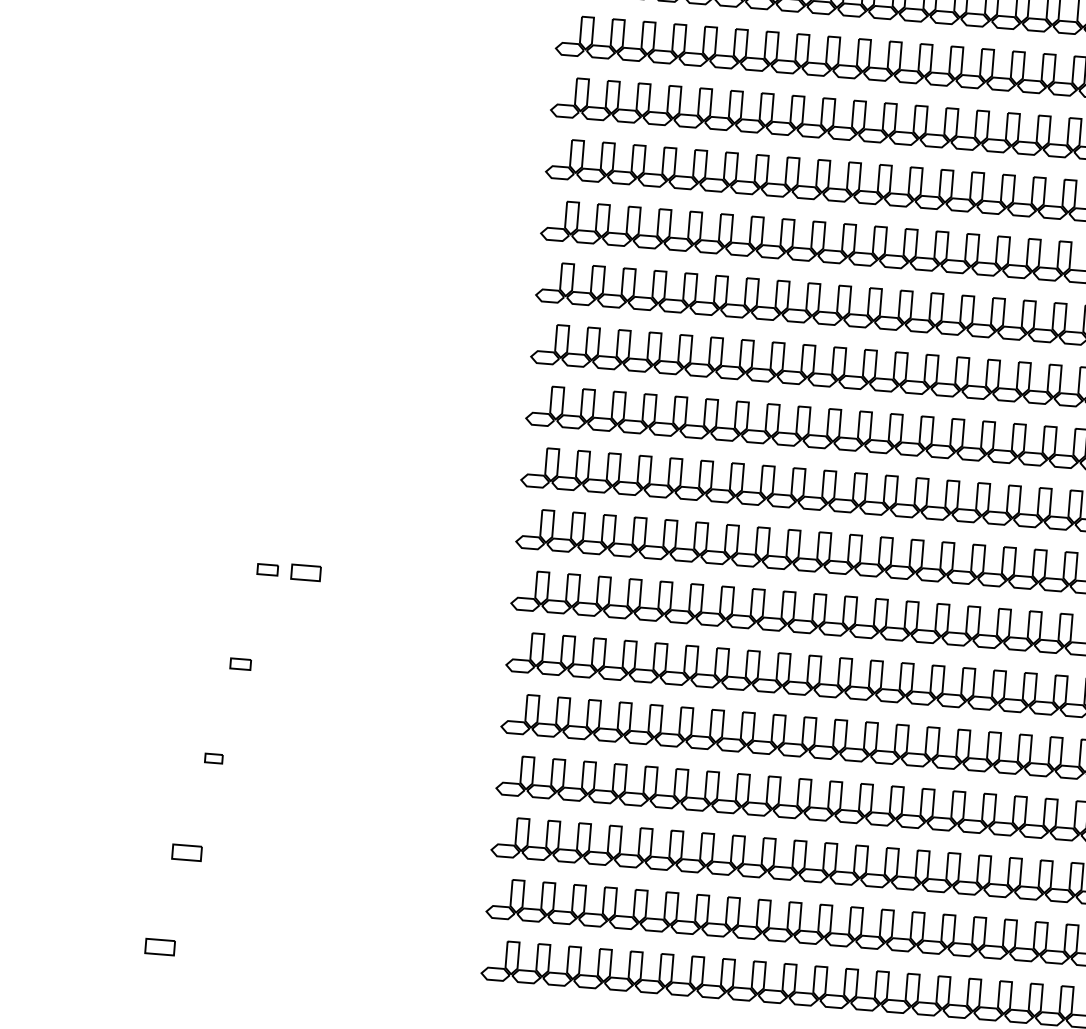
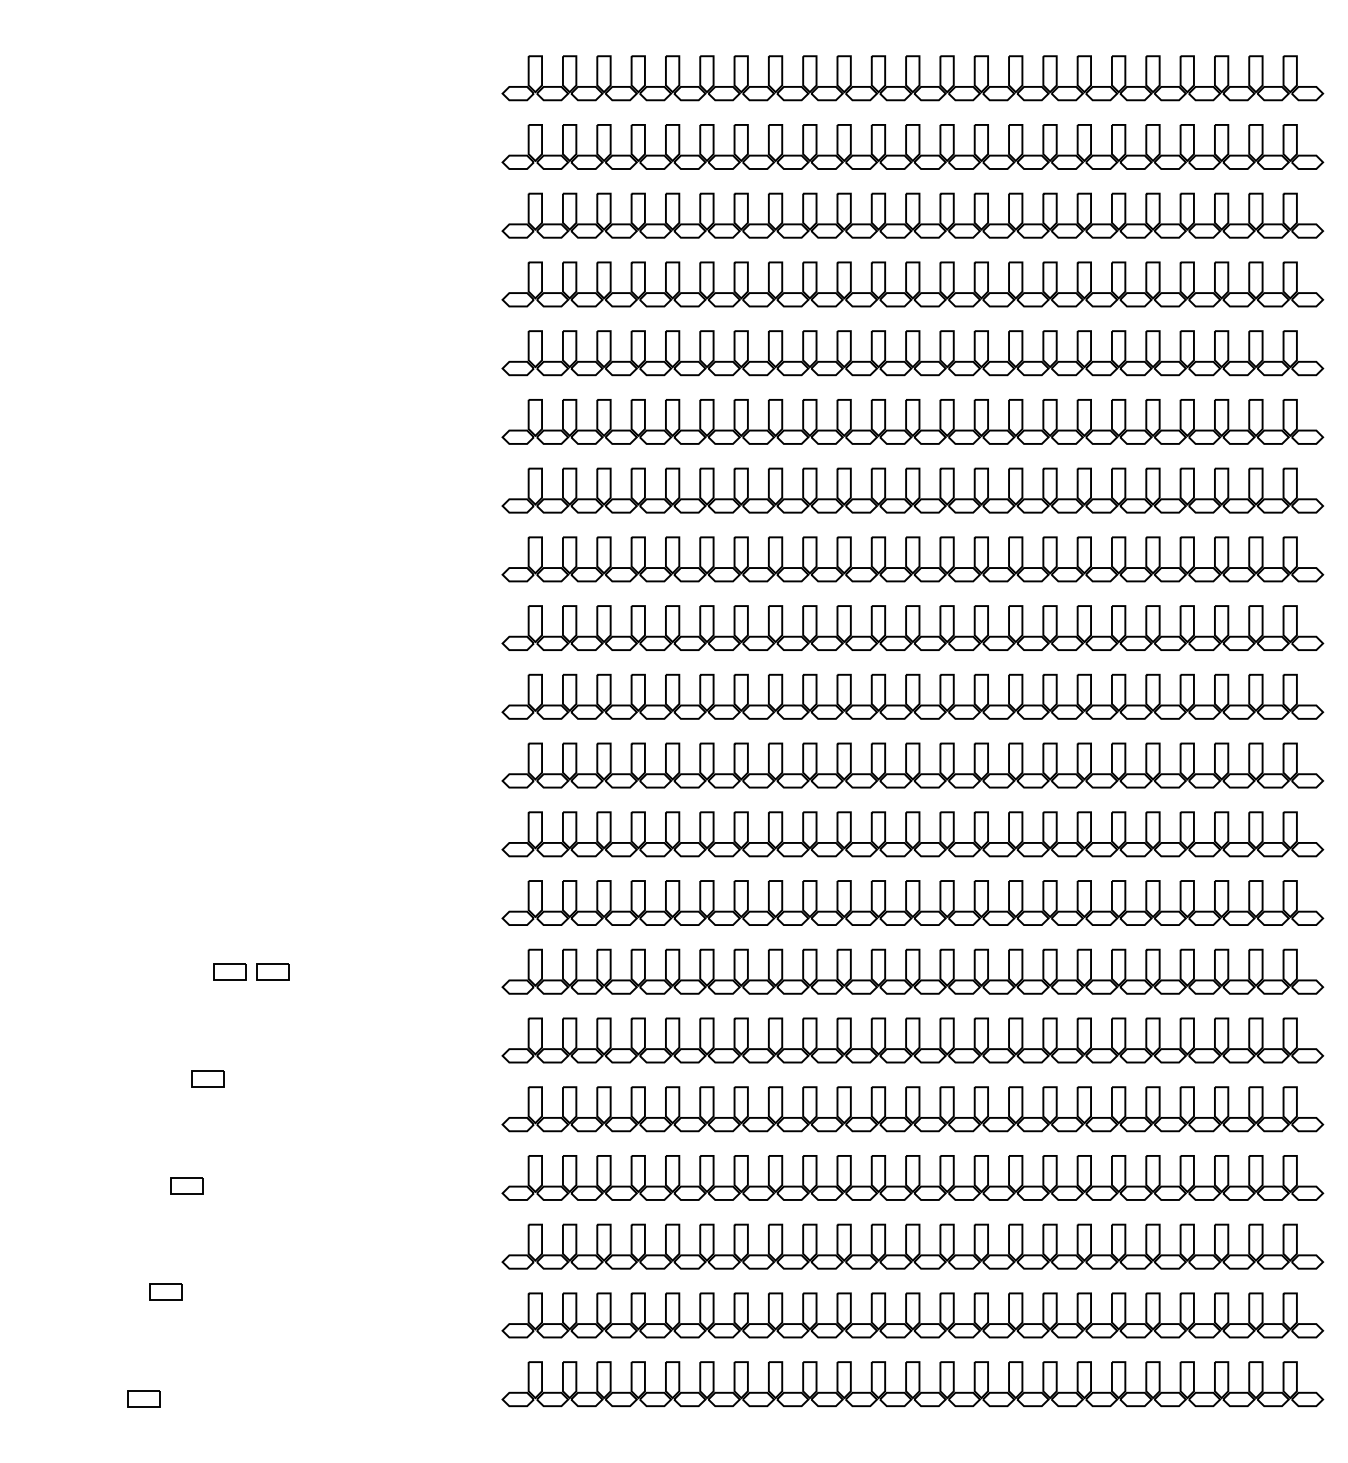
part: (267, 569) -> (229, 971), size x1.43
part: (240, 663) -> (207, 1078), size x1.43
part: (213, 758) -> (186, 1185), size x1.67

